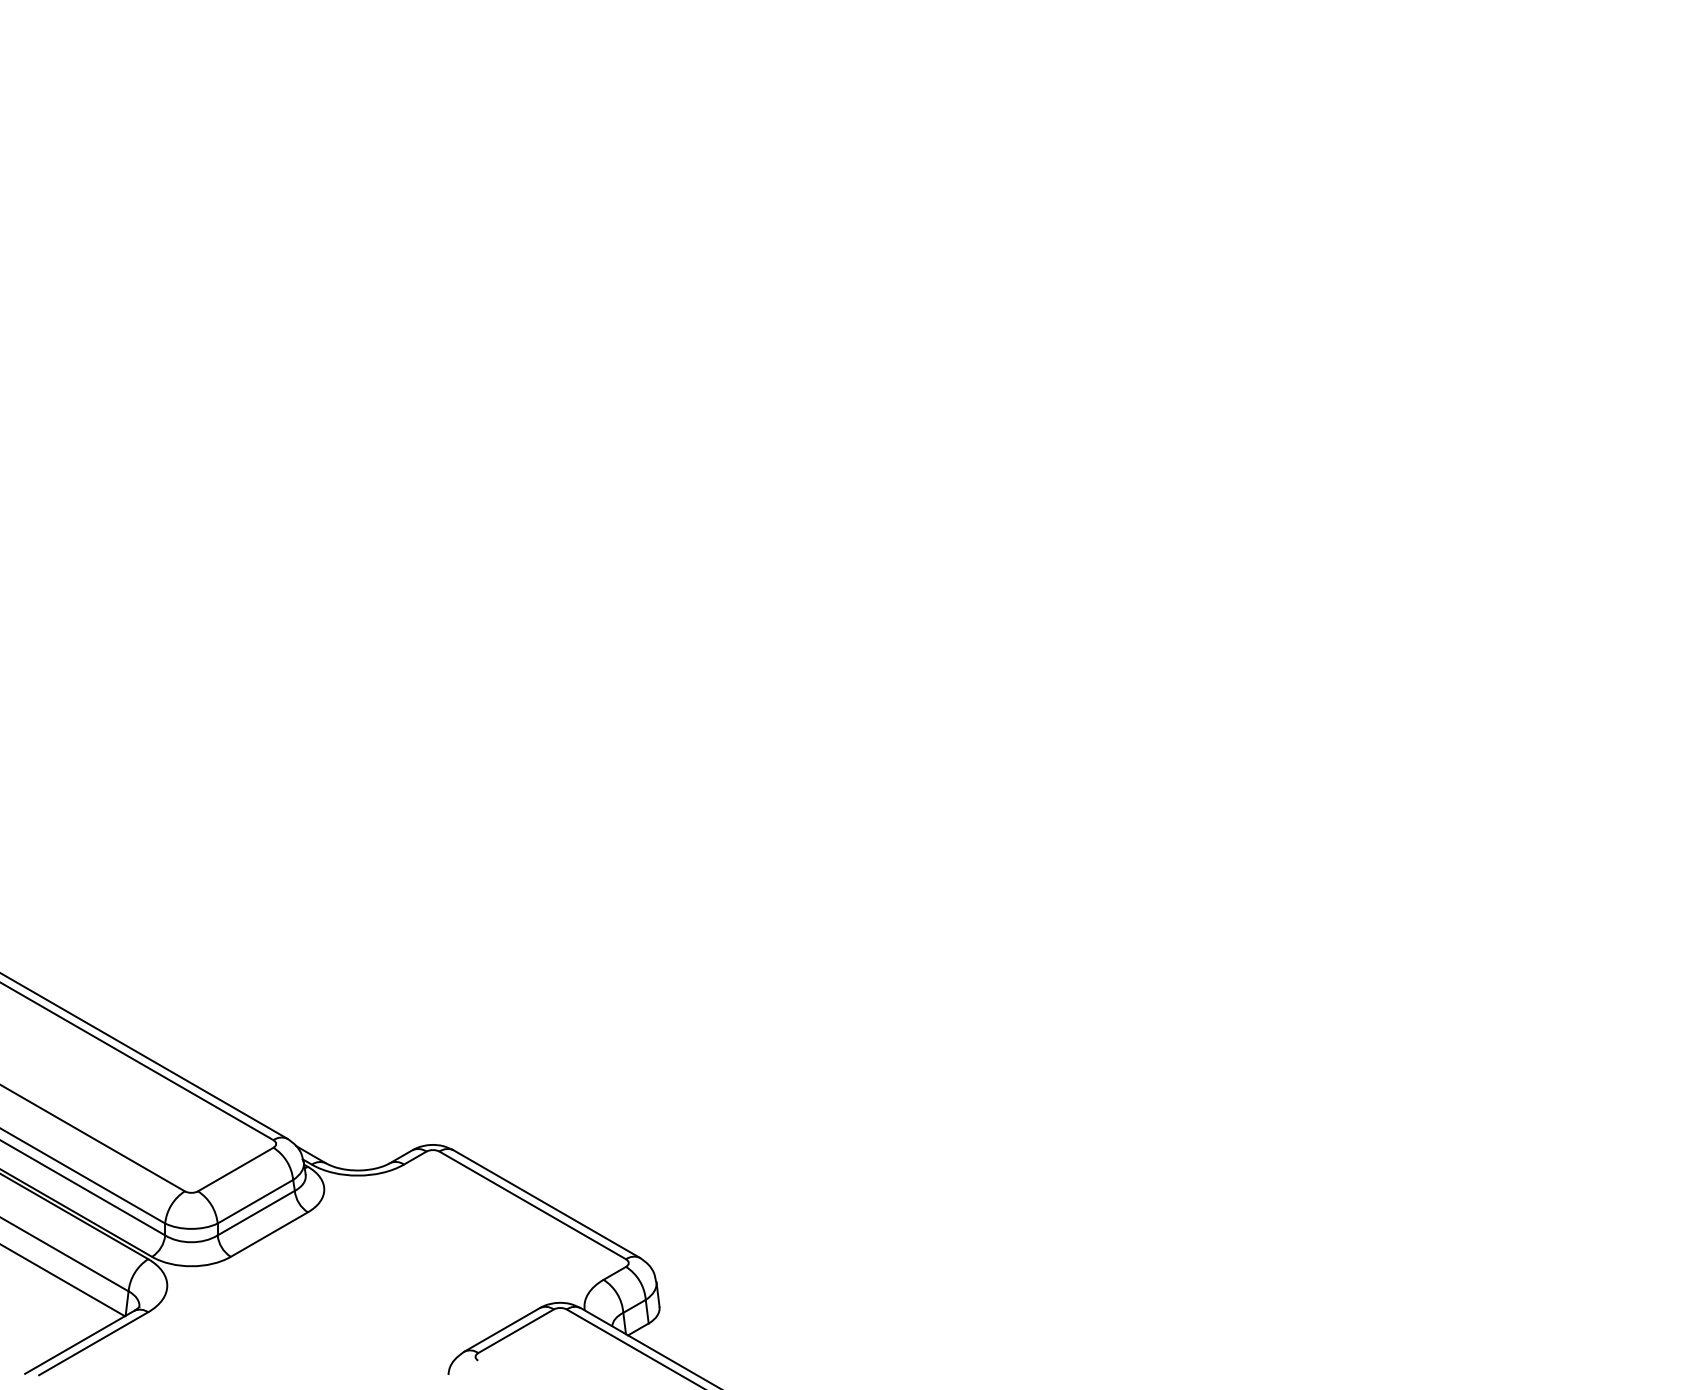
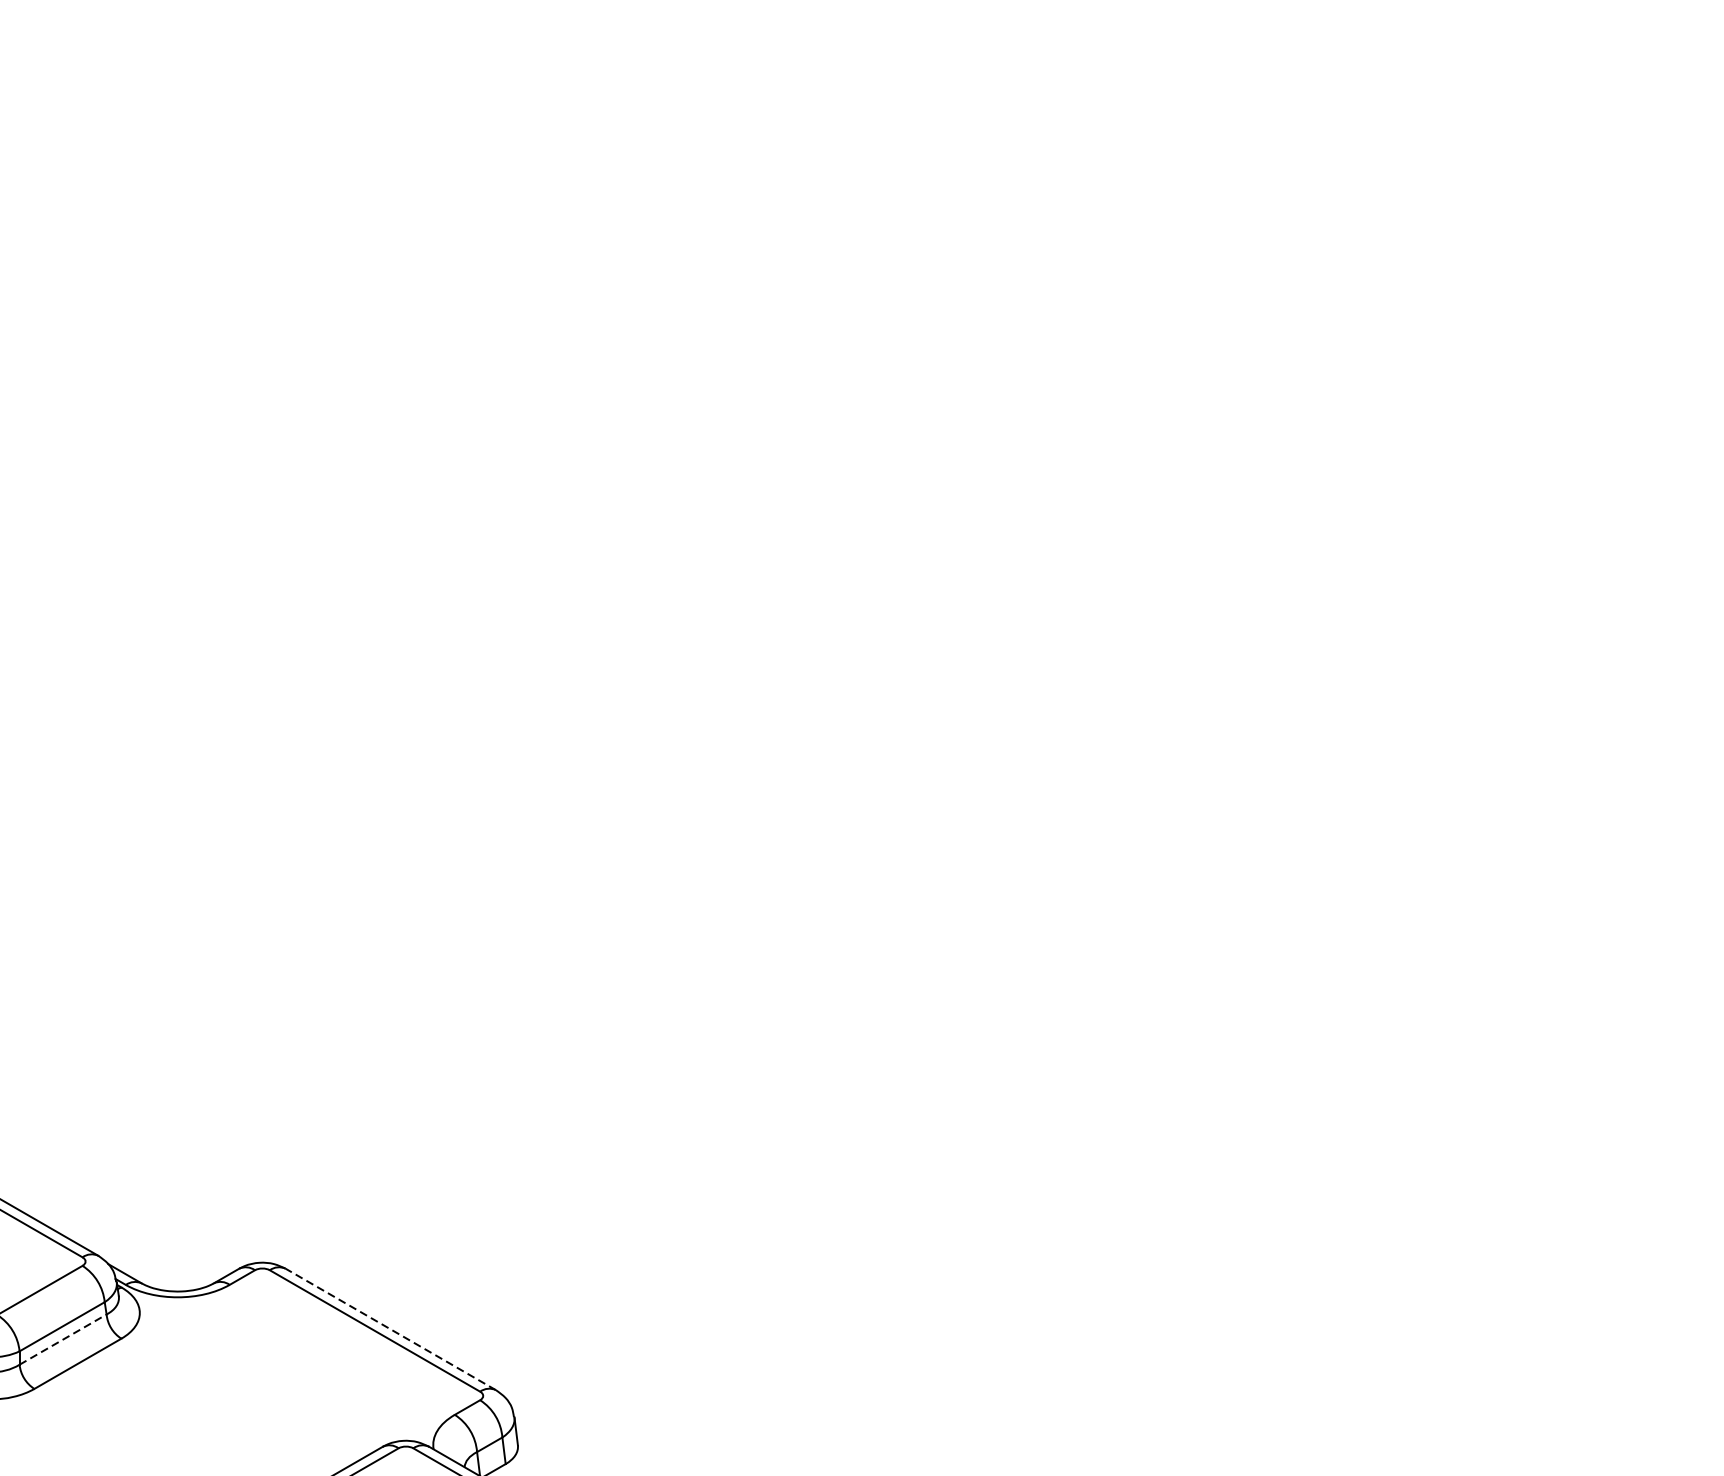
line: (546, 1204) -> (390, 1329), solid -> dashed
line: (256, 1213) -> (63, 1340), solid -> dashed

